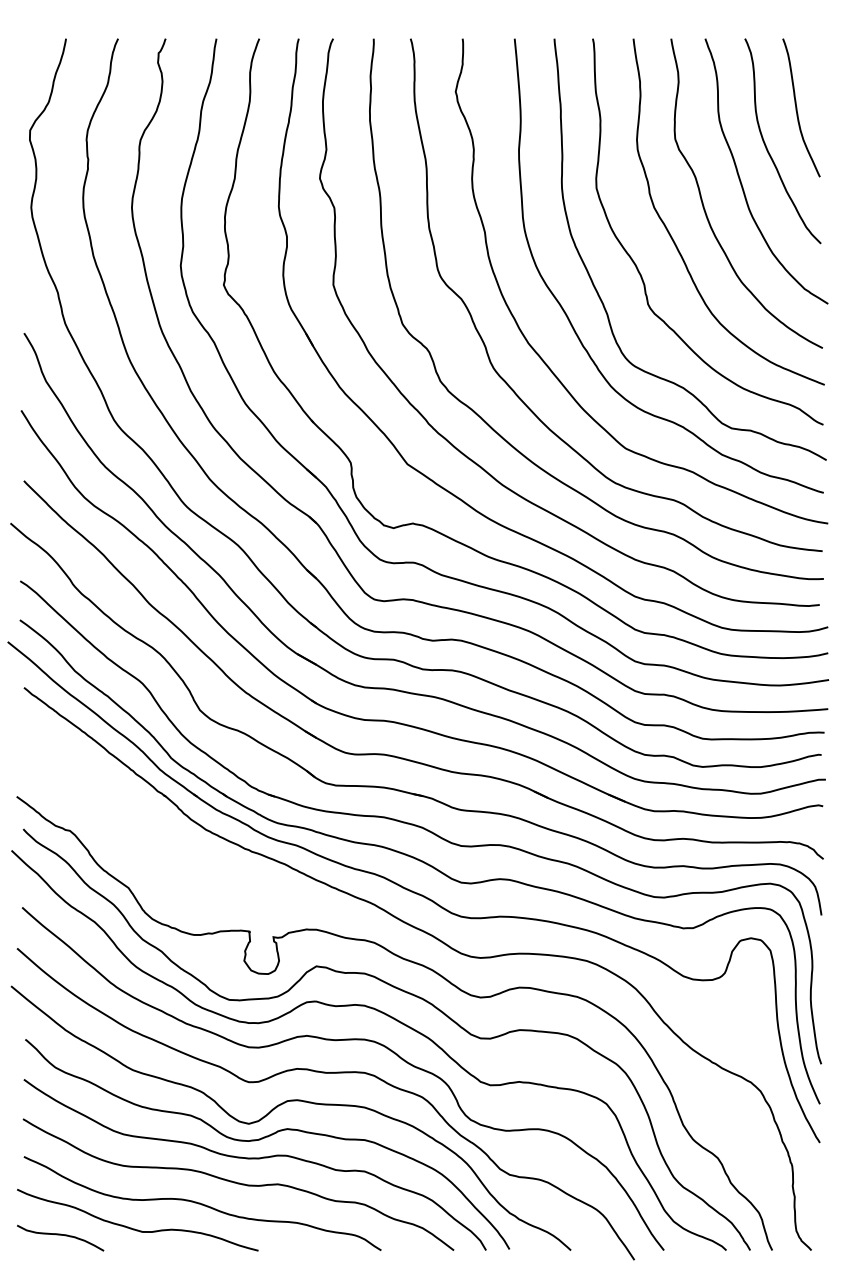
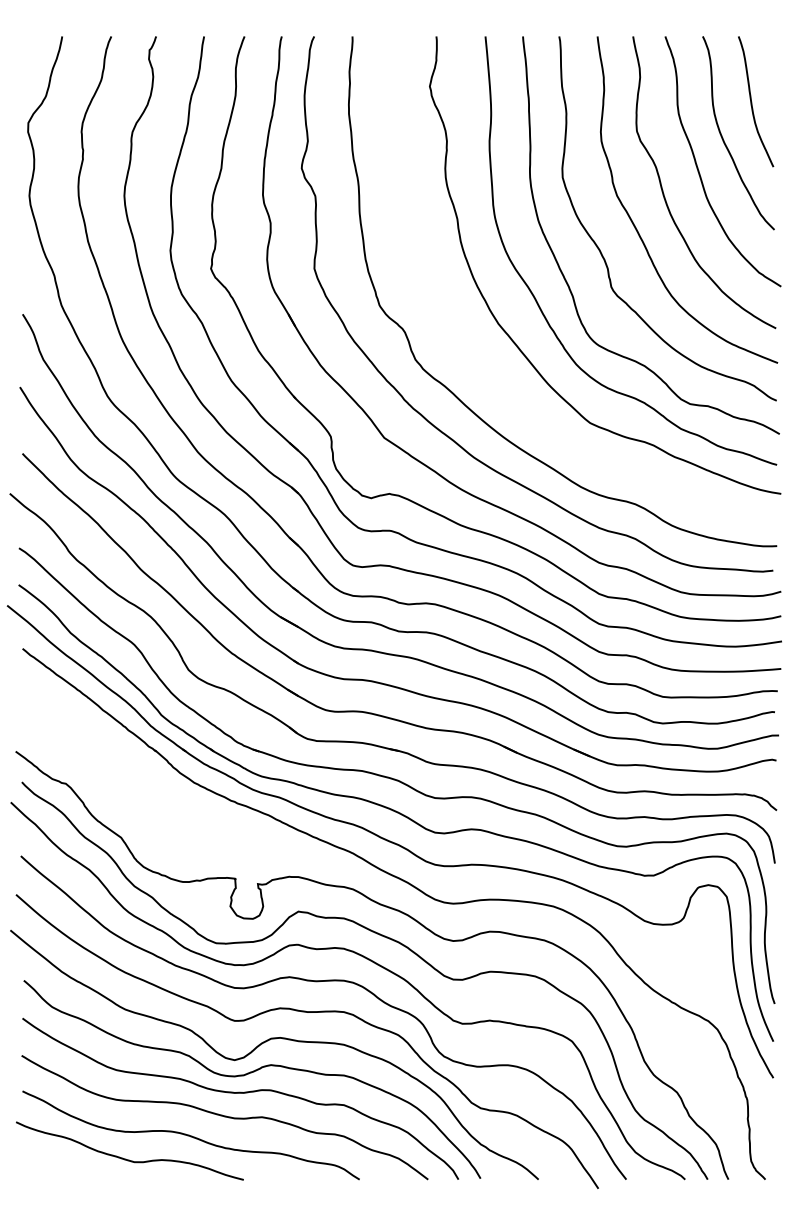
curve: (508, 383) -> (479, 361), removed
curve: (59, 1235) -> (56, 1165), removed

